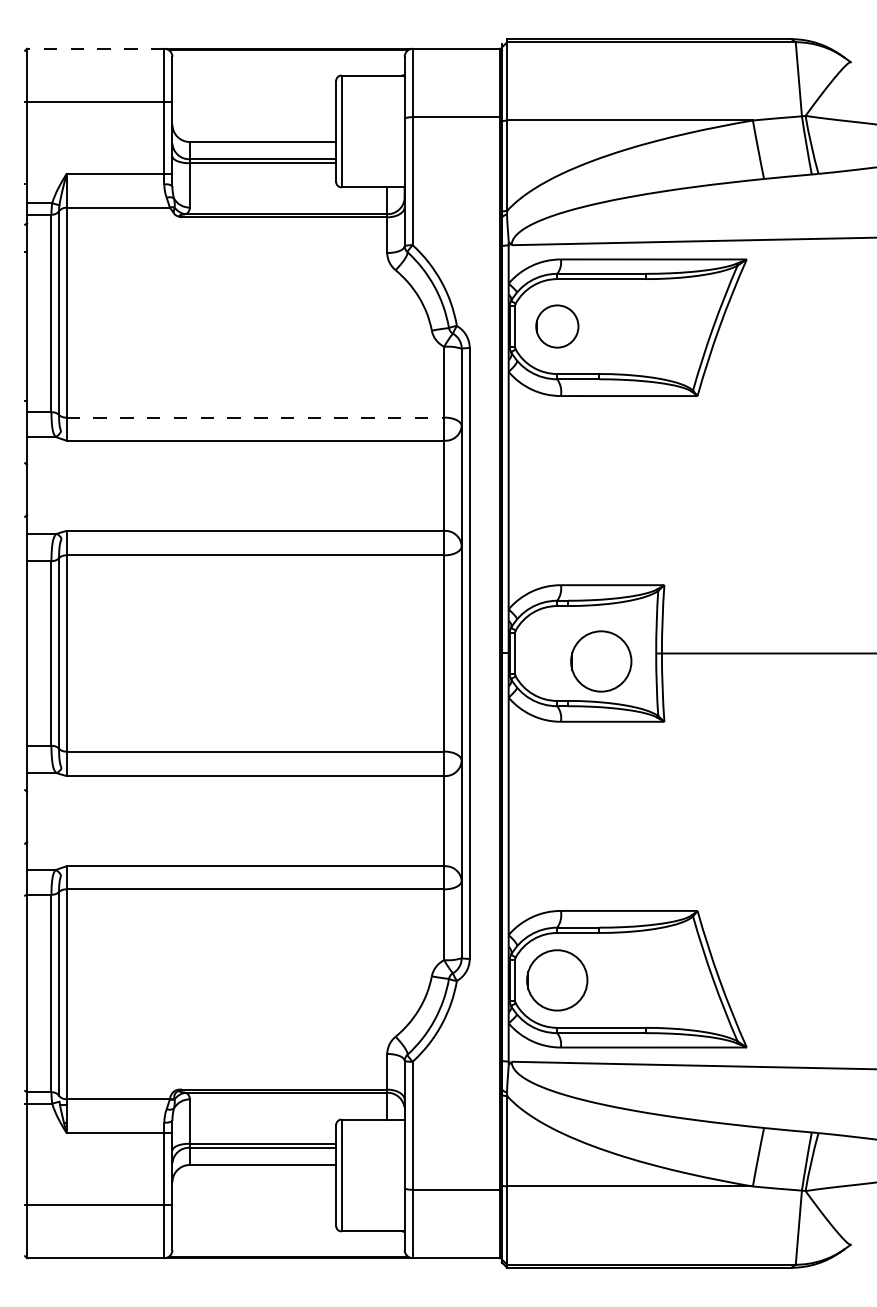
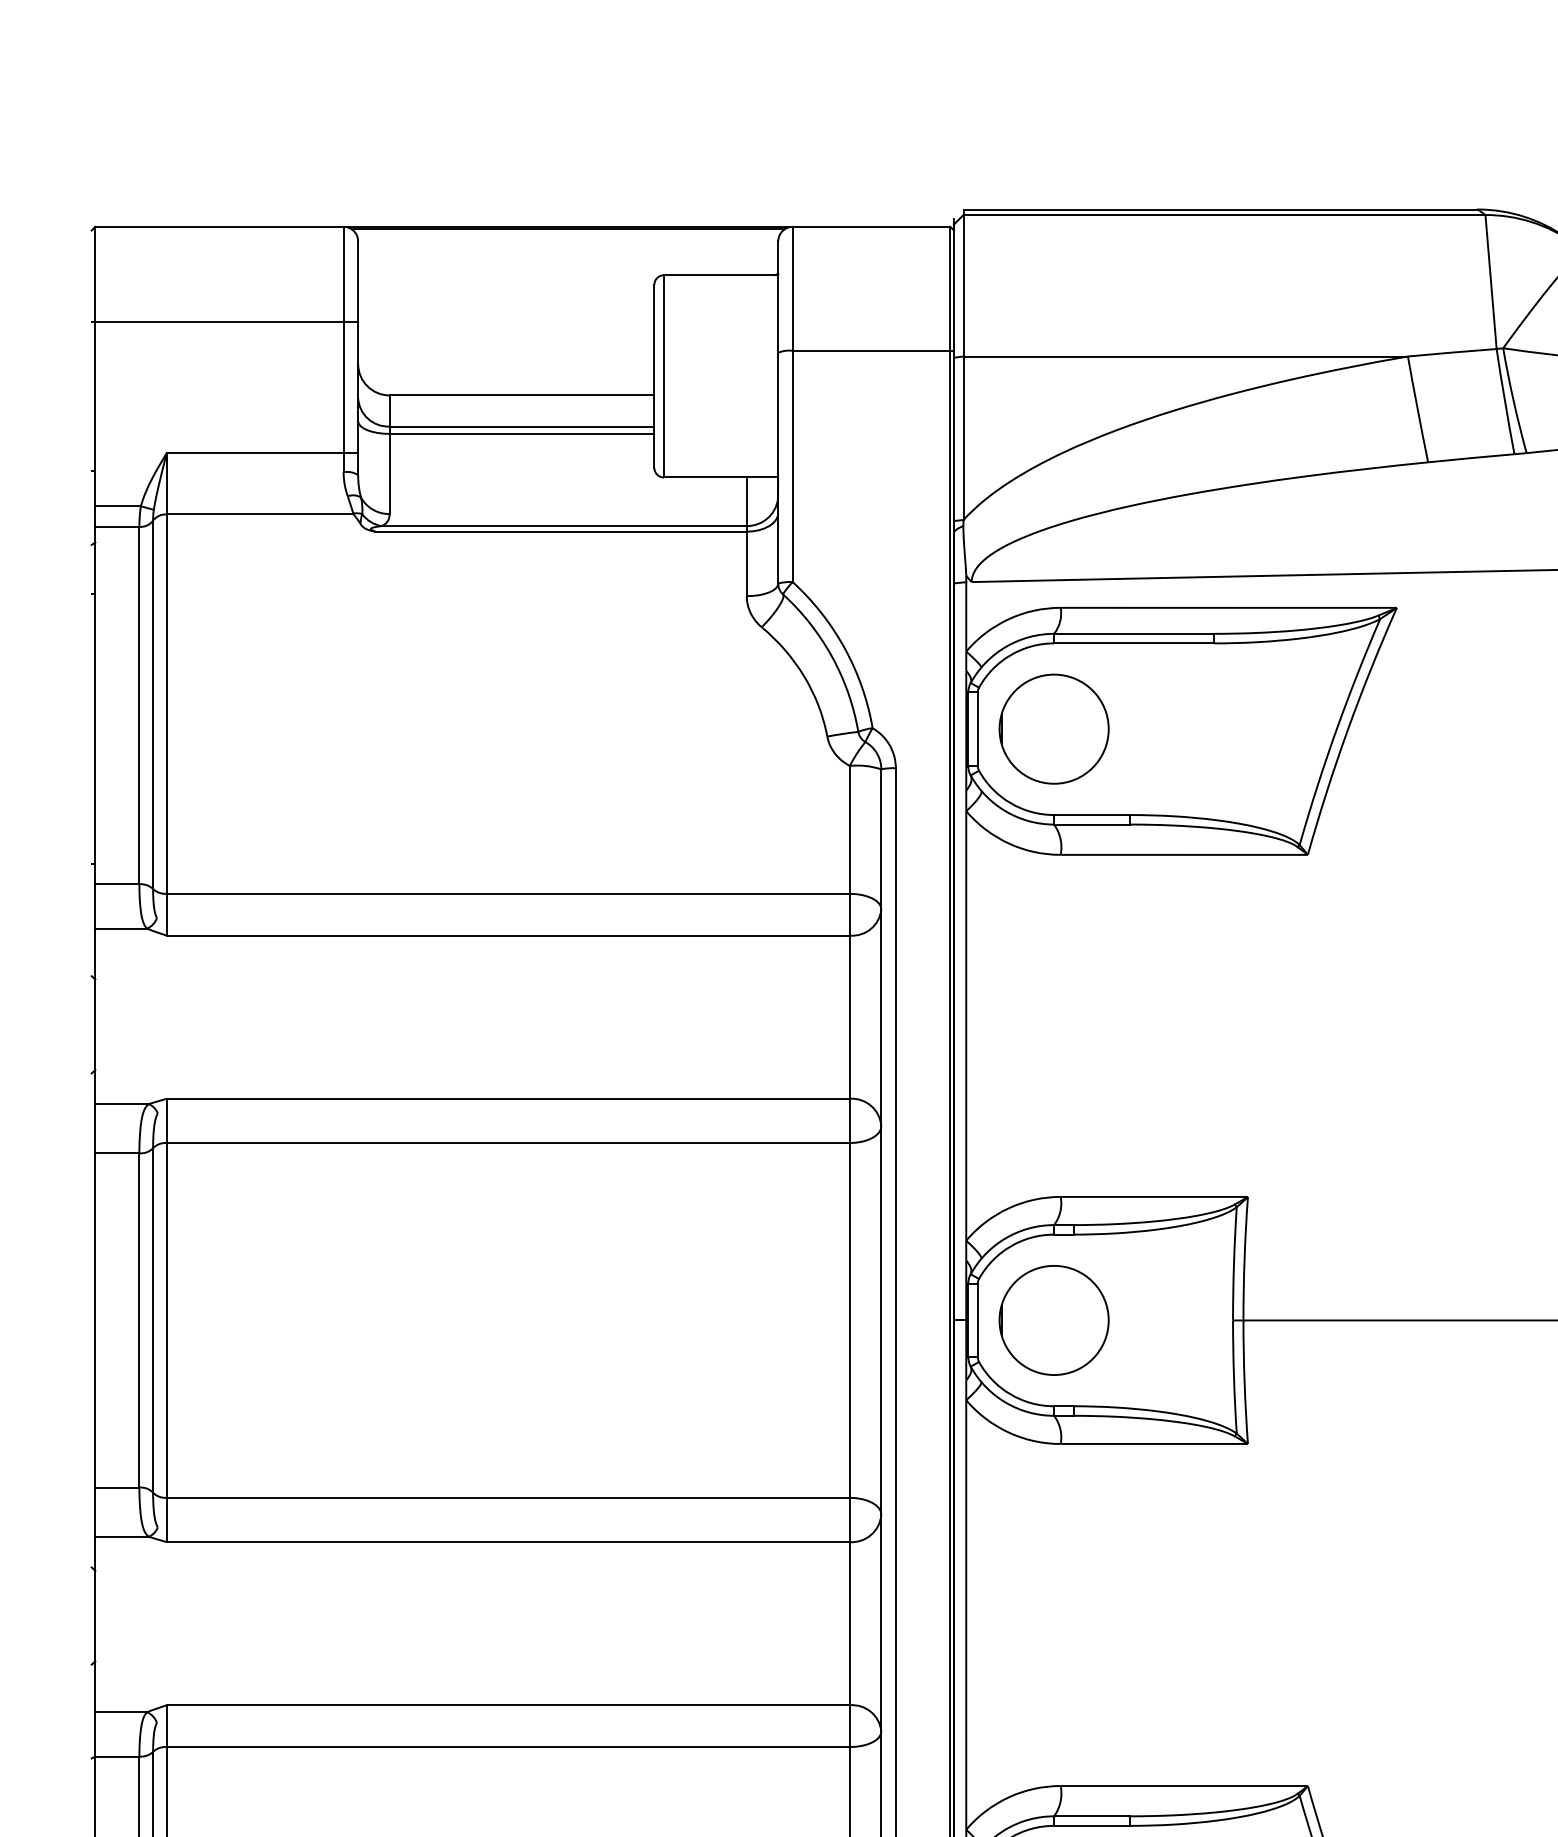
line: (95, 48) -> (219, 226), dashed -> solid
circle: (557, 326) -> (1054, 729), size x1.43
line: (255, 417) -> (508, 893), dashed -> solid
circle: (601, 661) -> (1054, 1320), moved

